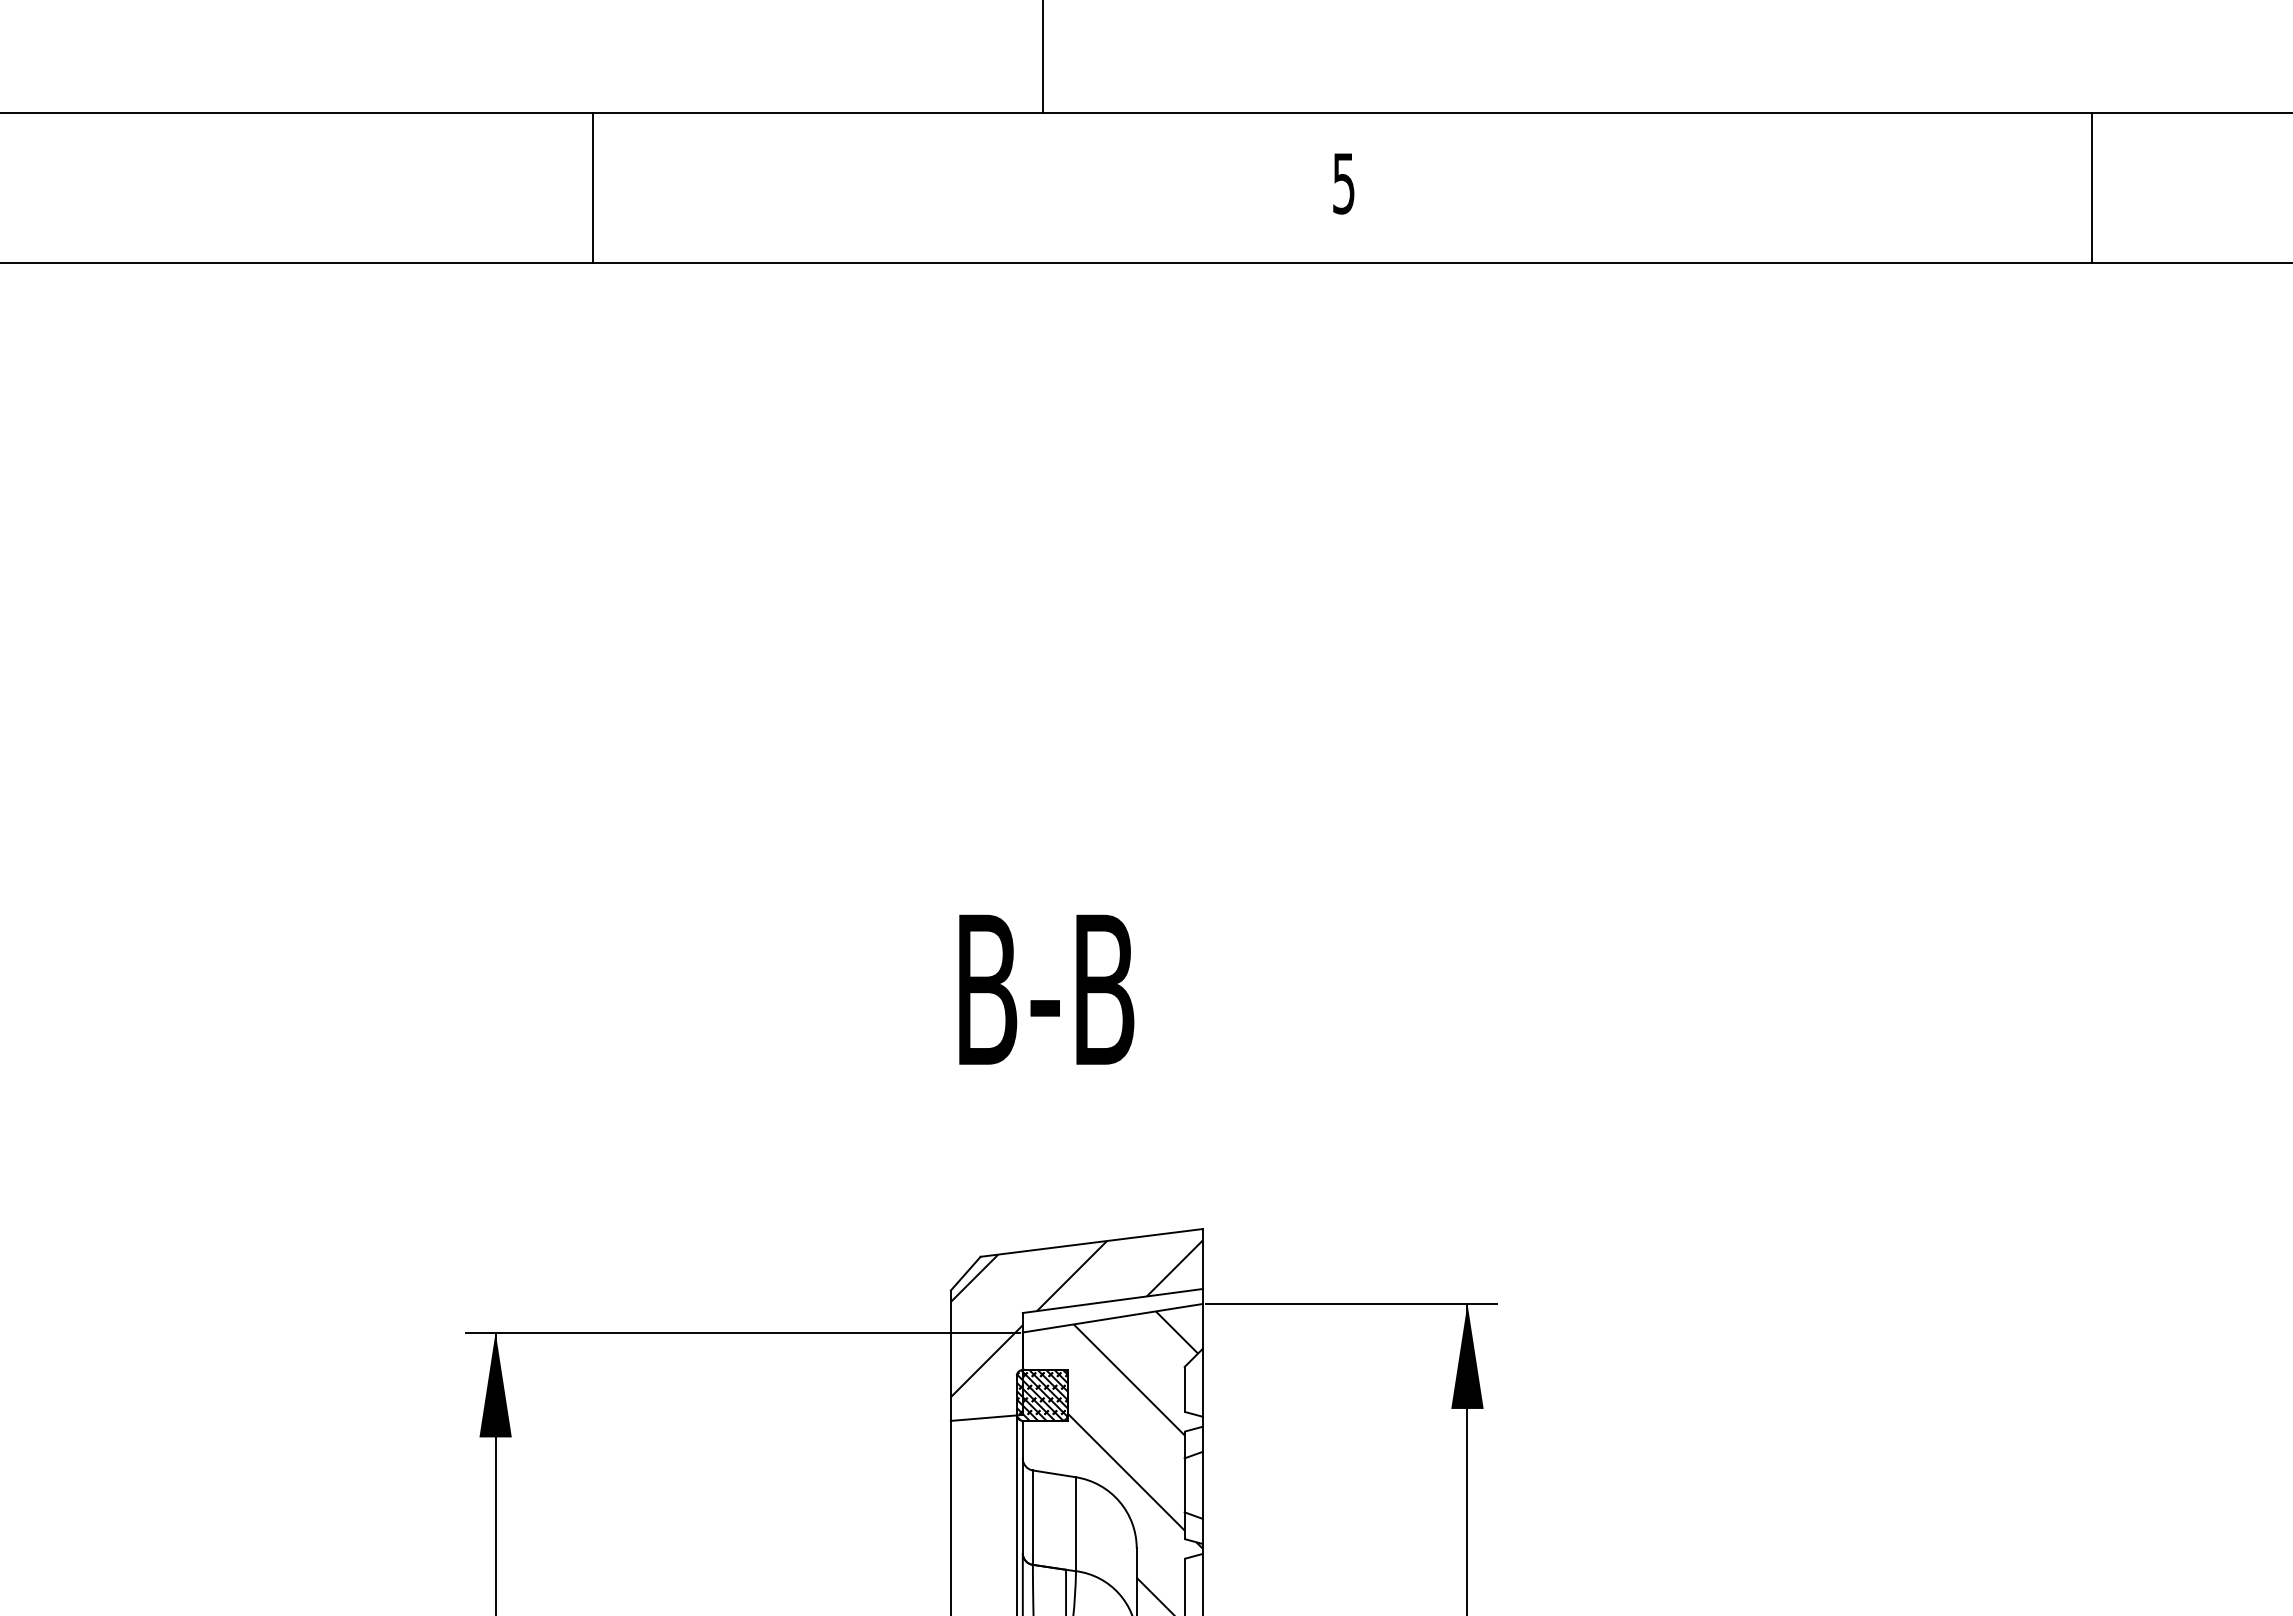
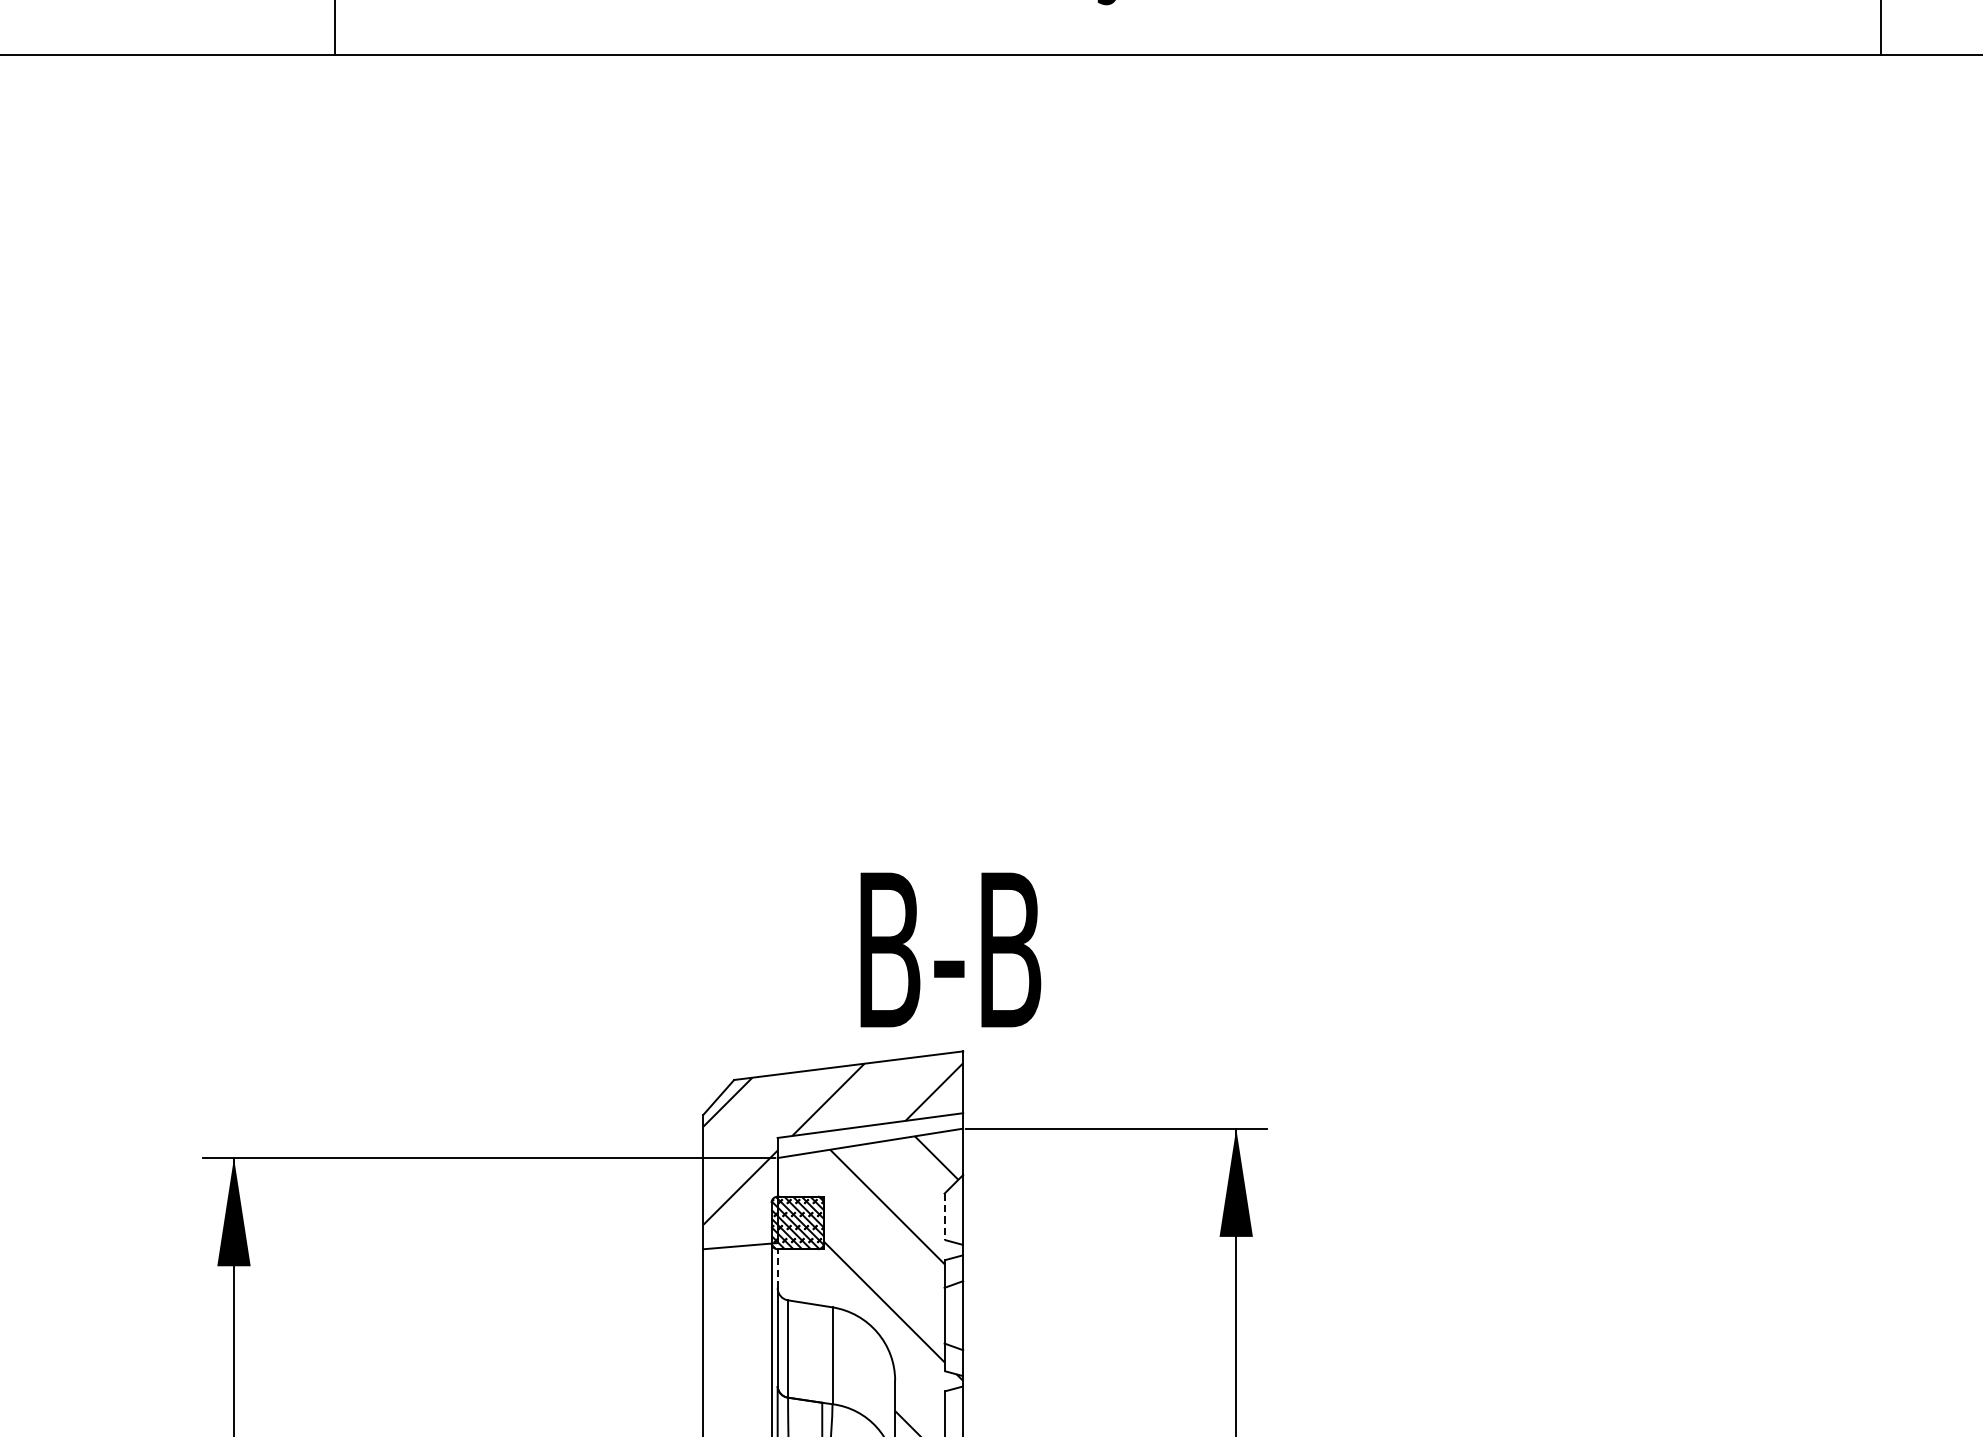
text: (1046, 989) -> (950, 949), moved
line: (1184, 1389) -> (944, 1216), solid -> dashed
line: (1022, 1439) -> (777, 1268), solid -> dashed

